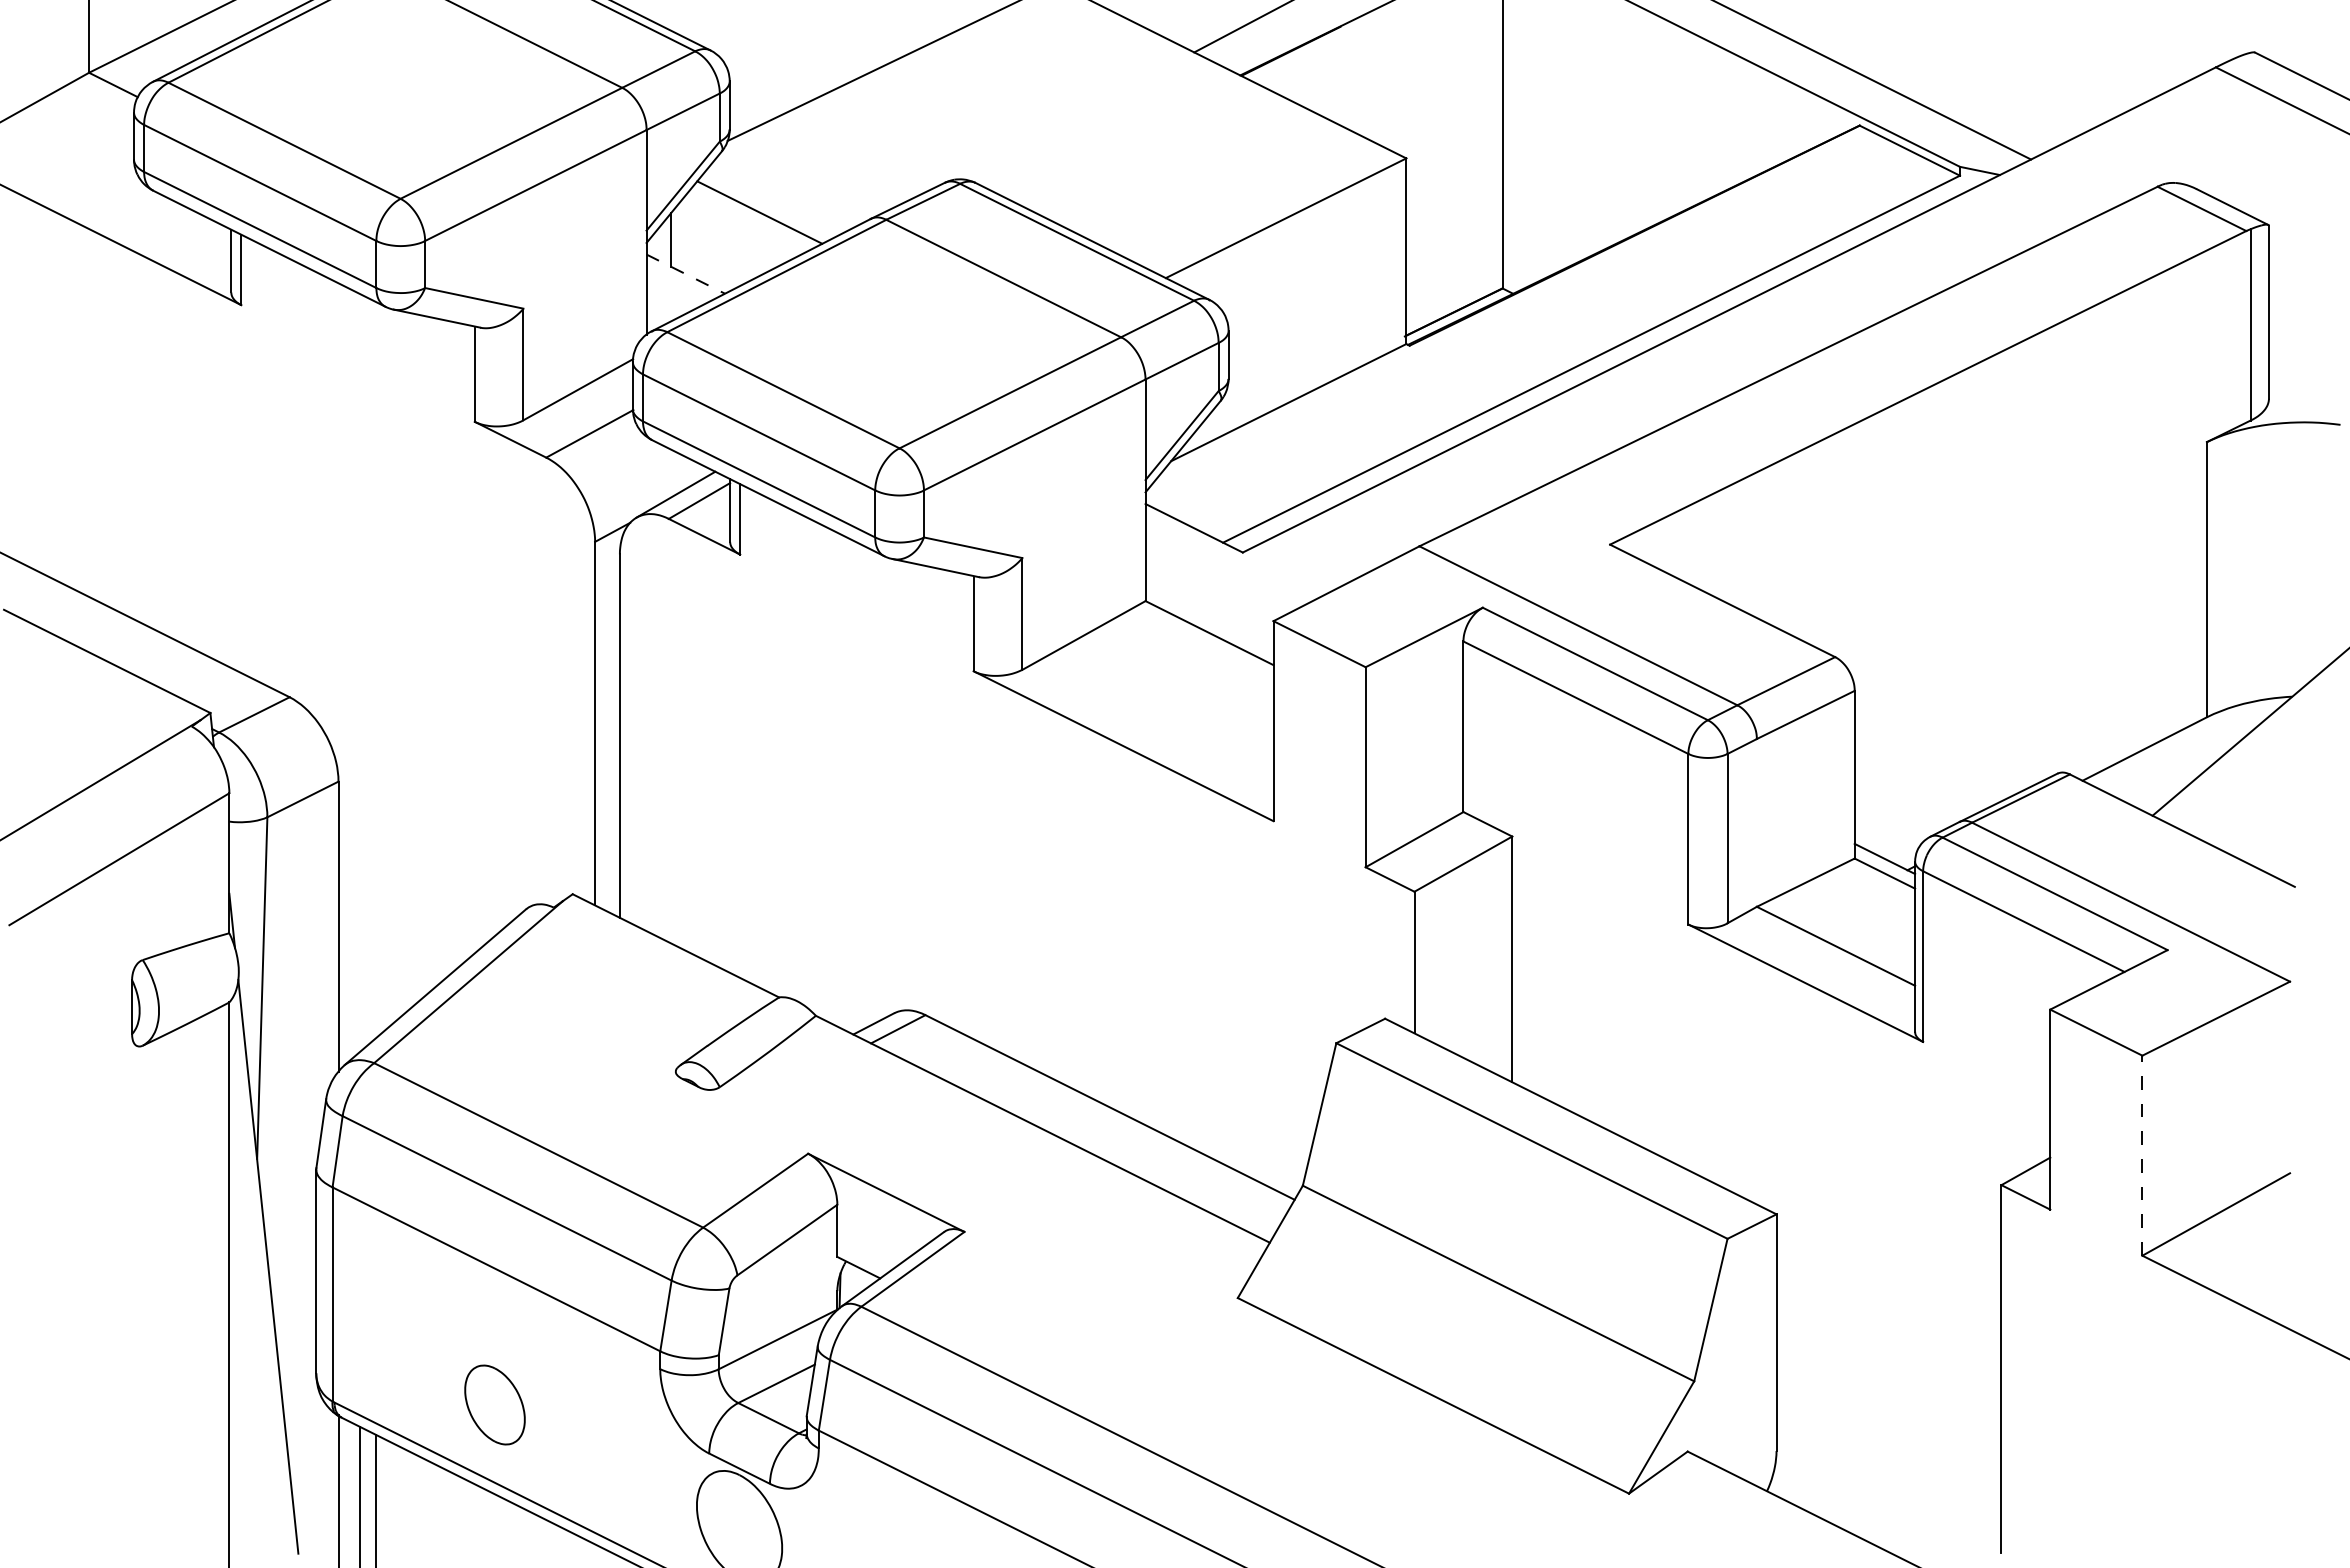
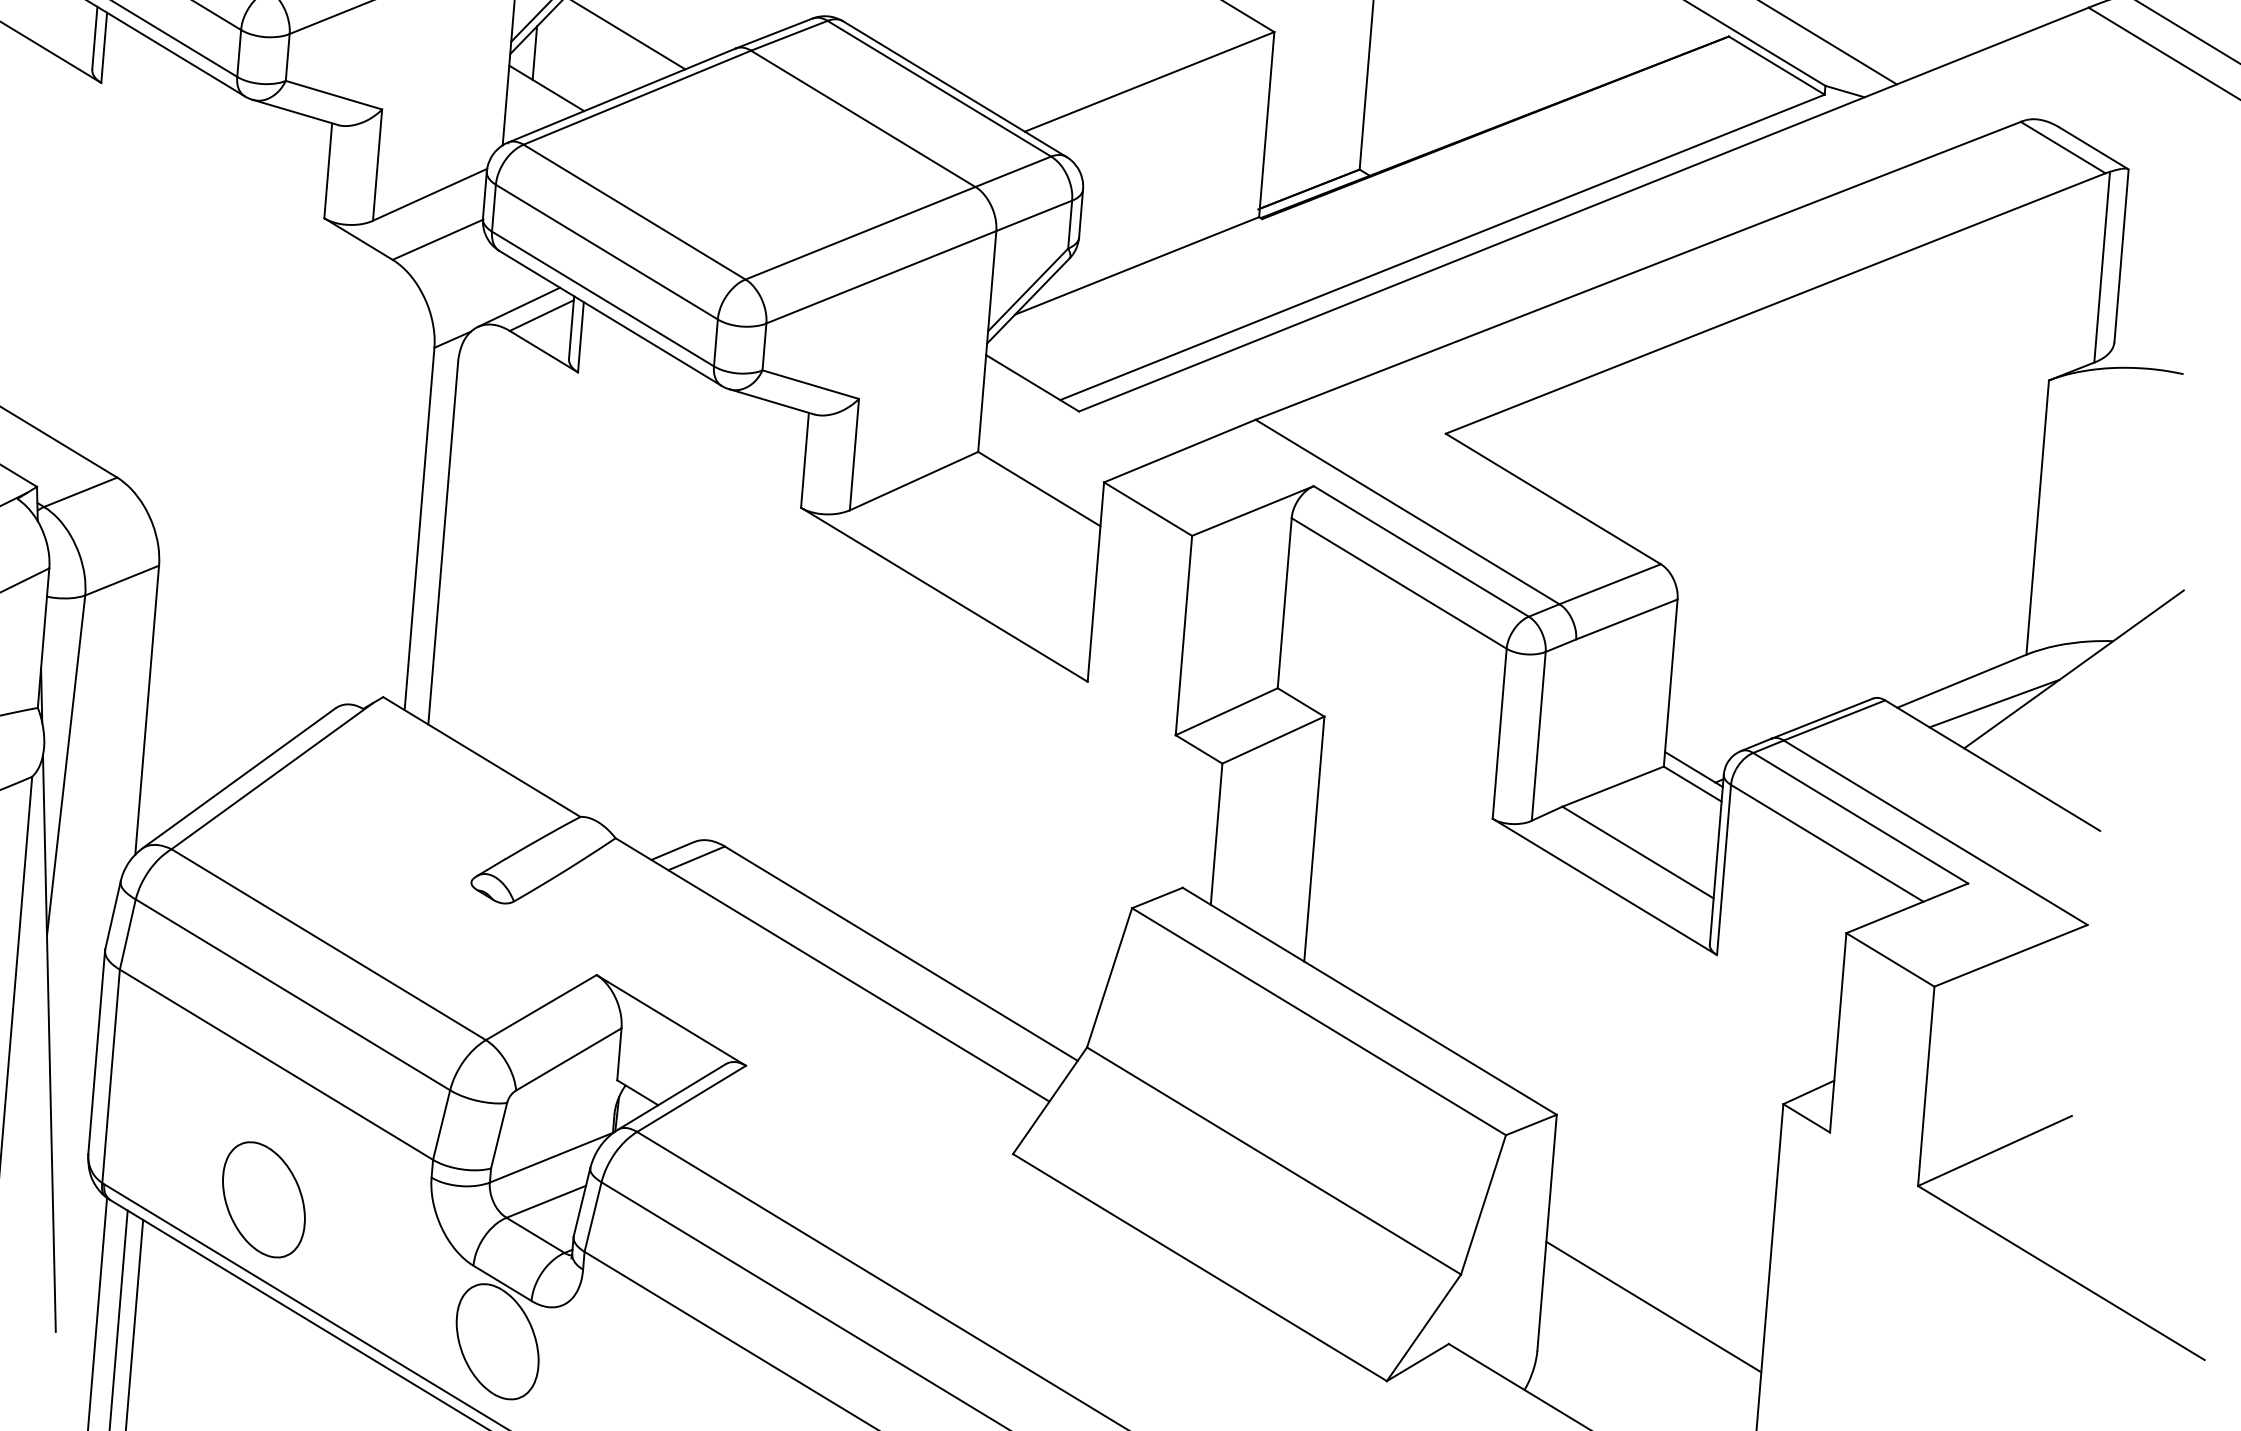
line: (685, 274) -> (546, 88), dashed -> solid
line: (2179, 768) -> (1994, 703), added
line: (2142, 1155) -> (1926, 1086), dashed -> solid
line: (1888, 1397) -> (1653, 1306), added
part: (494, 1404) -> (263, 1199), size x1.43

